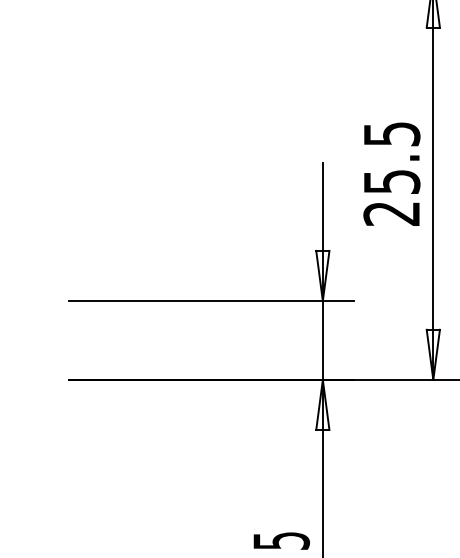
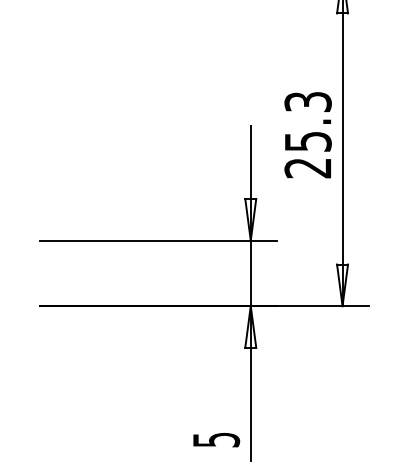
text: (391, 133) -> (307, 101), 25.5 -> 25.3

